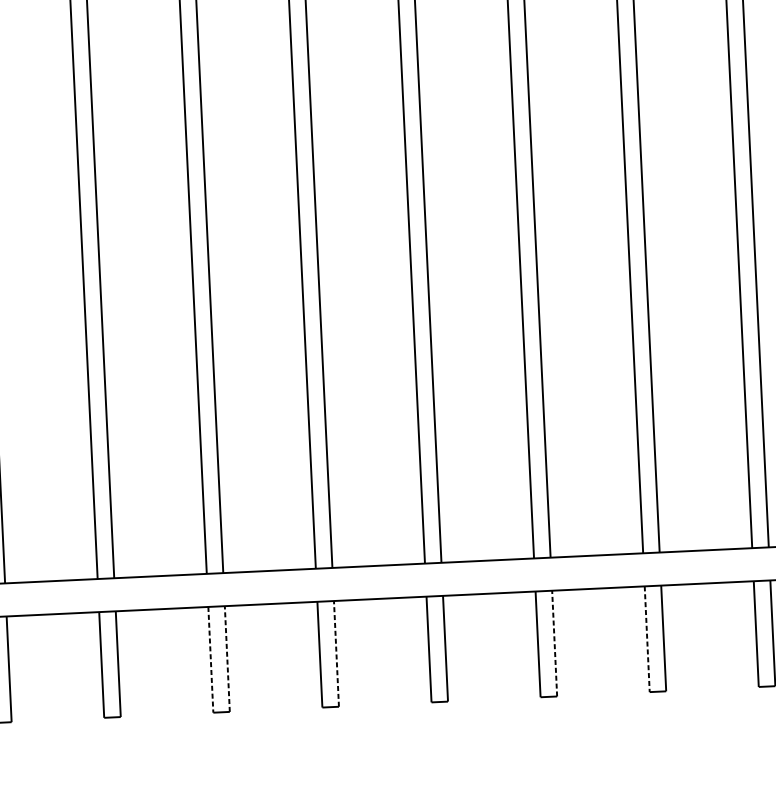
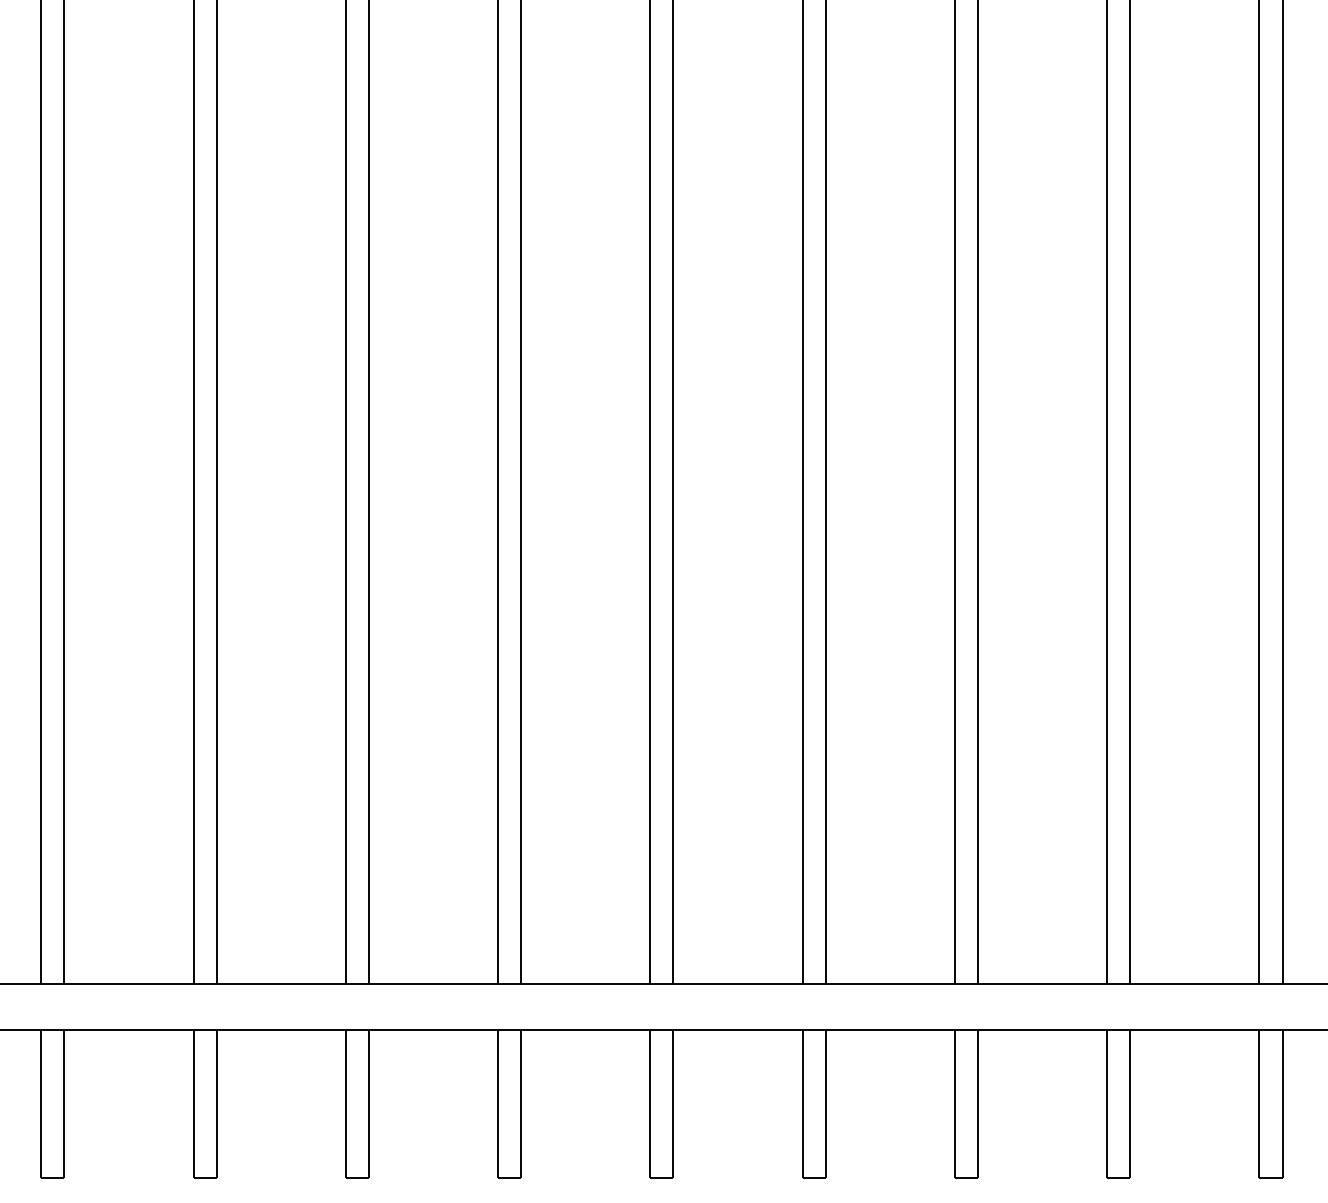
line: (647, 639) -> (1107, 1104), dashed -> solid
line: (554, 643) -> (977, 1104), dashed -> solid
line: (336, 654) -> (673, 1104), dashed -> solid
line: (227, 659) -> (521, 1104), dashed -> solid
line: (211, 660) -> (498, 1104), dashed -> solid

